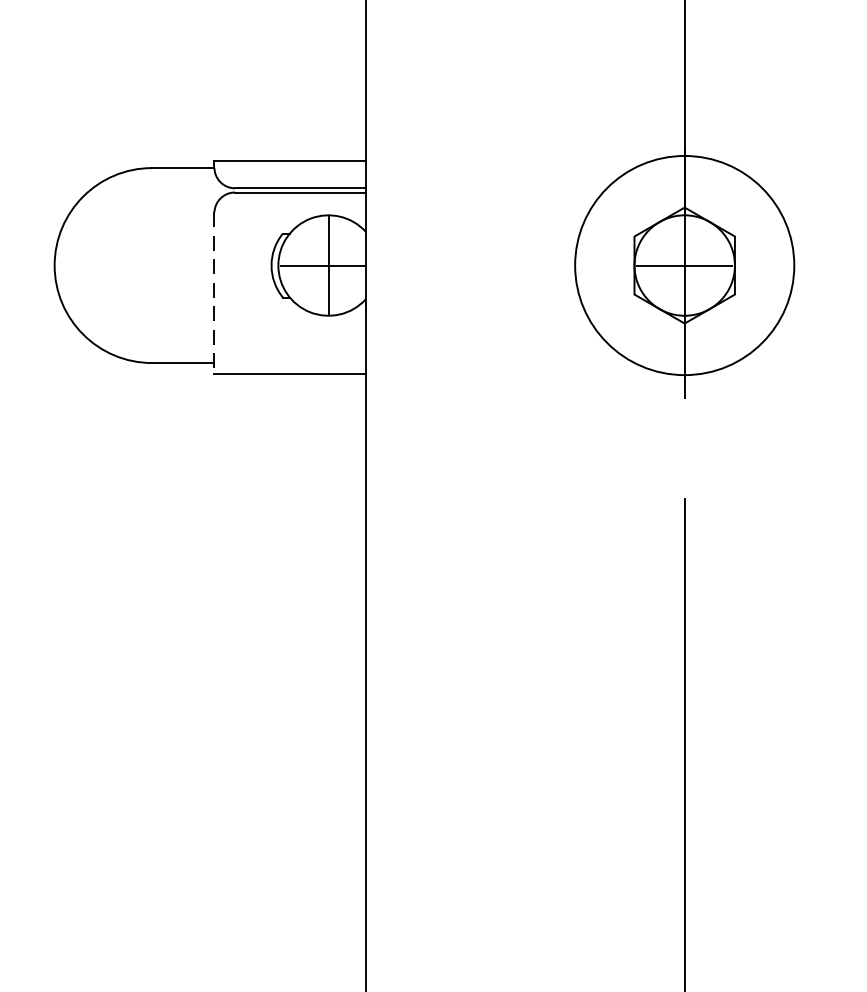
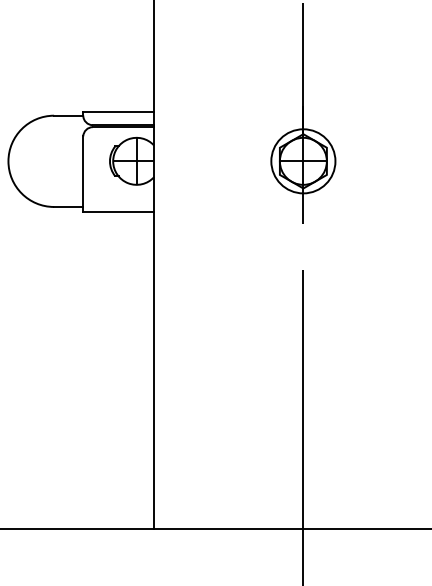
circle: (684, 265) -> (303, 161), size x0.62
line: (214, 293) -> (83, 174), dashed -> solid

